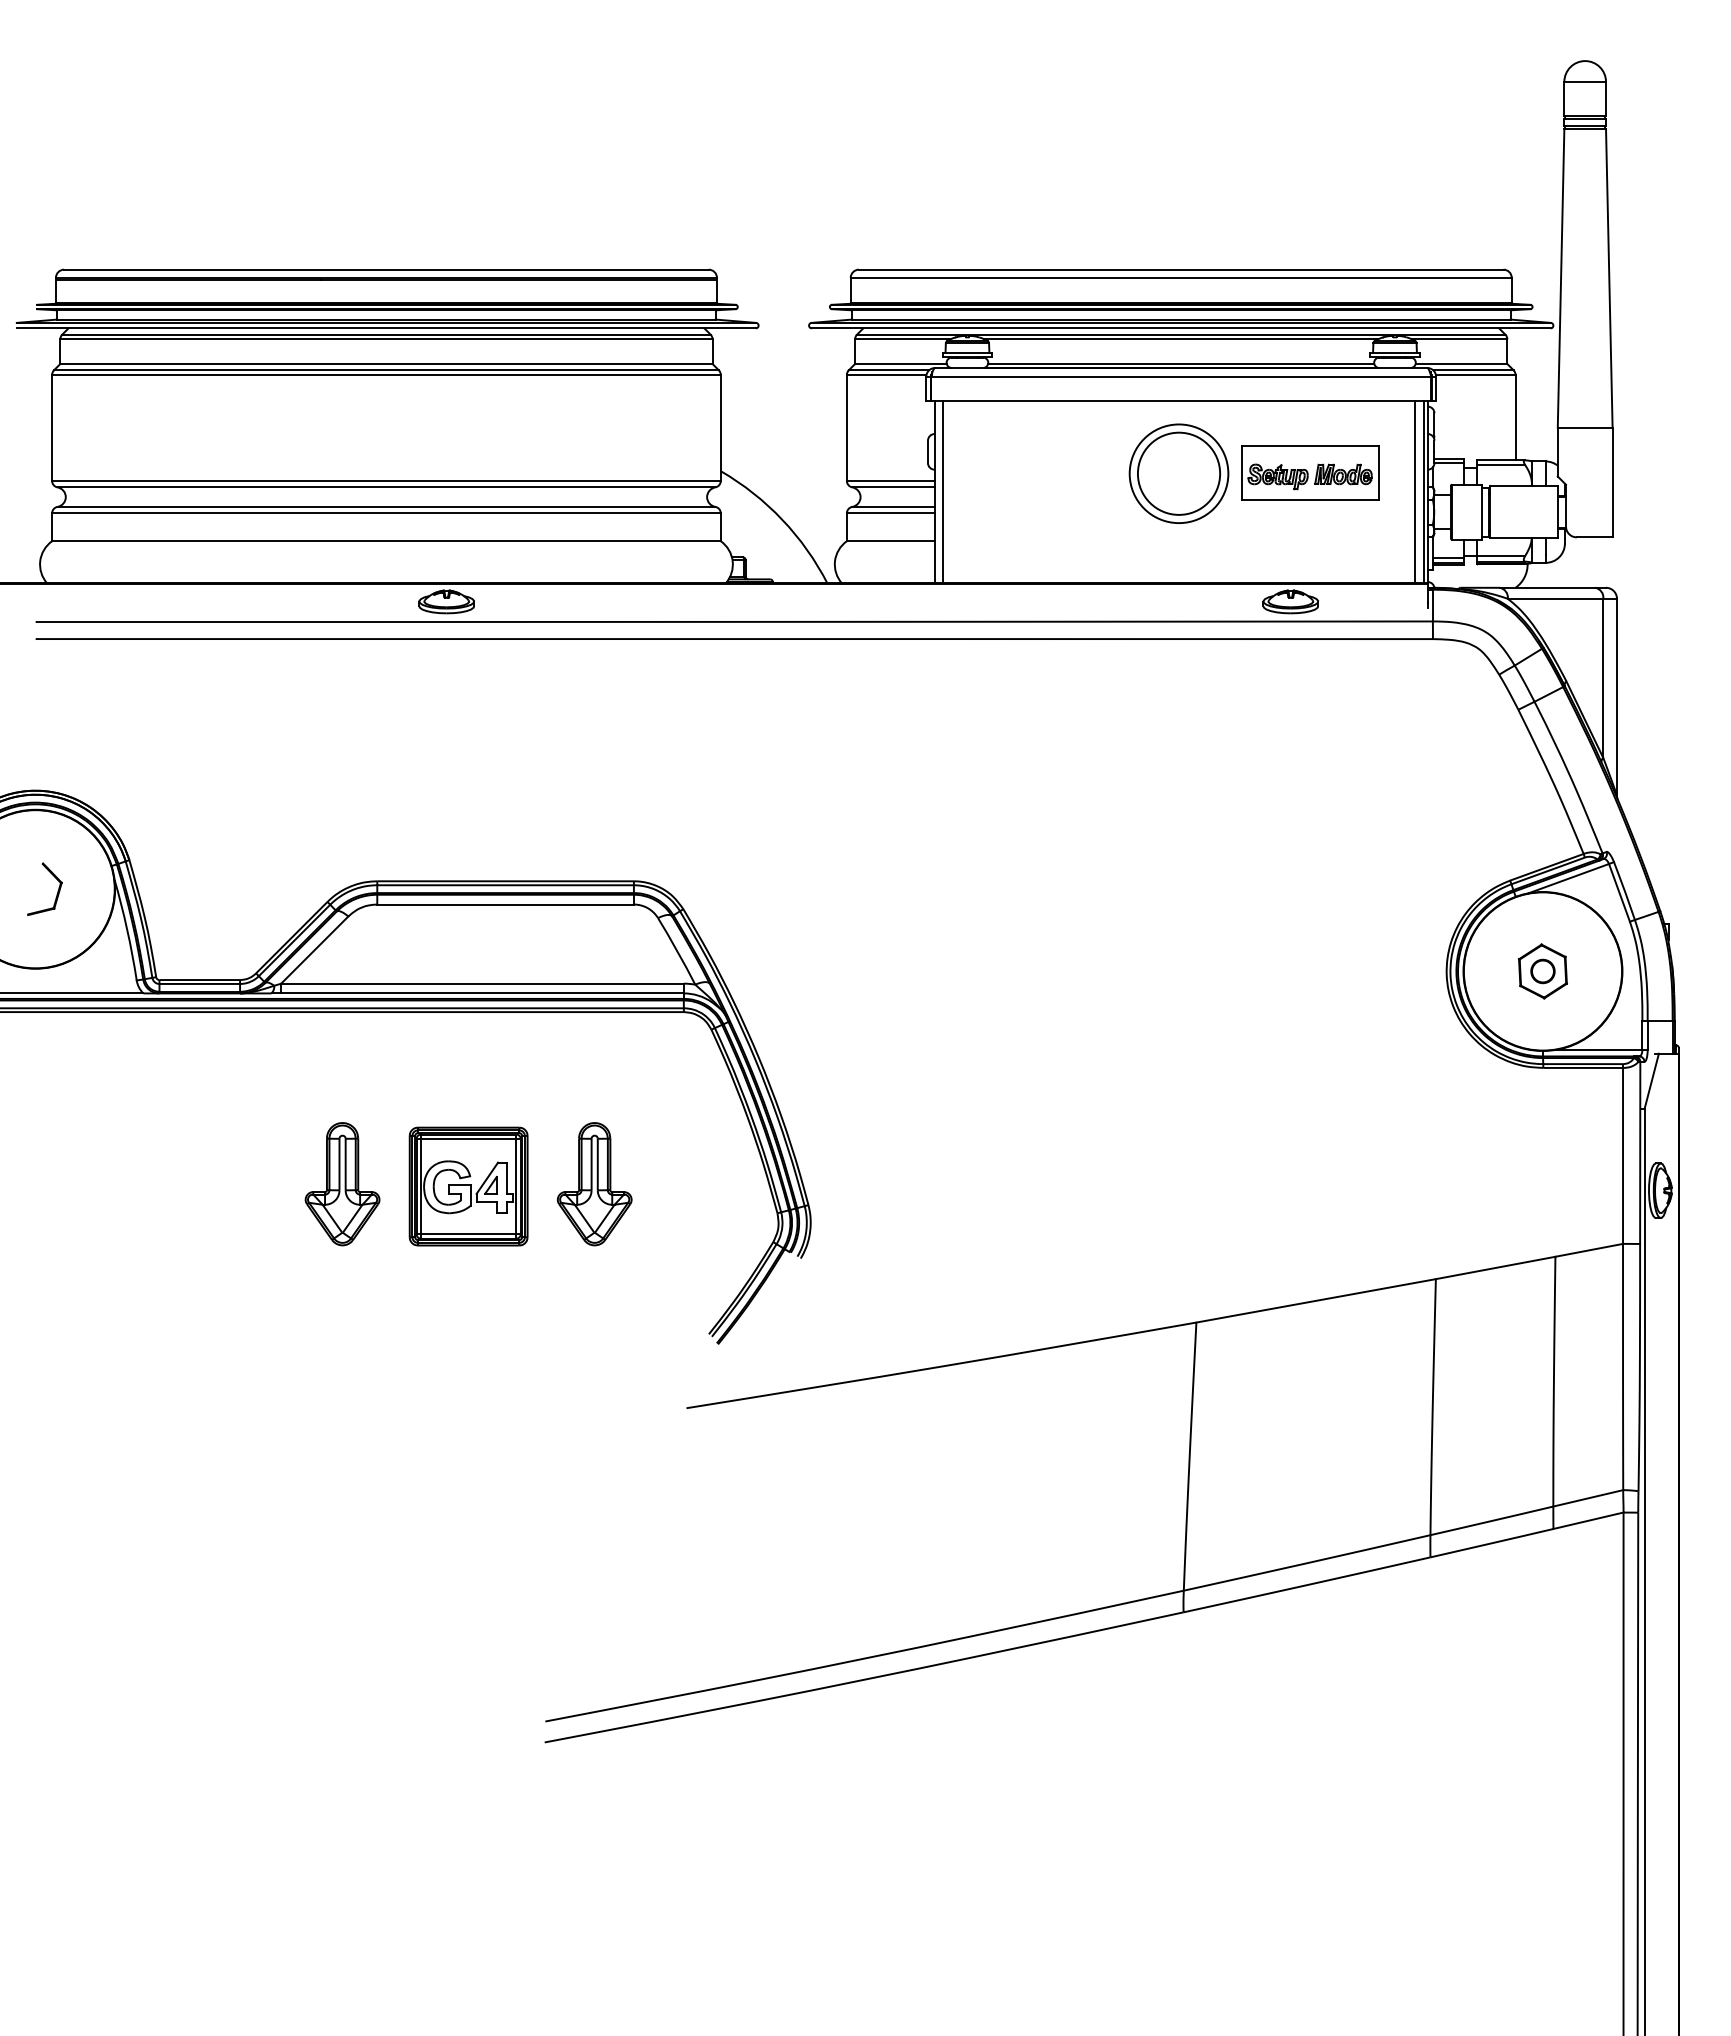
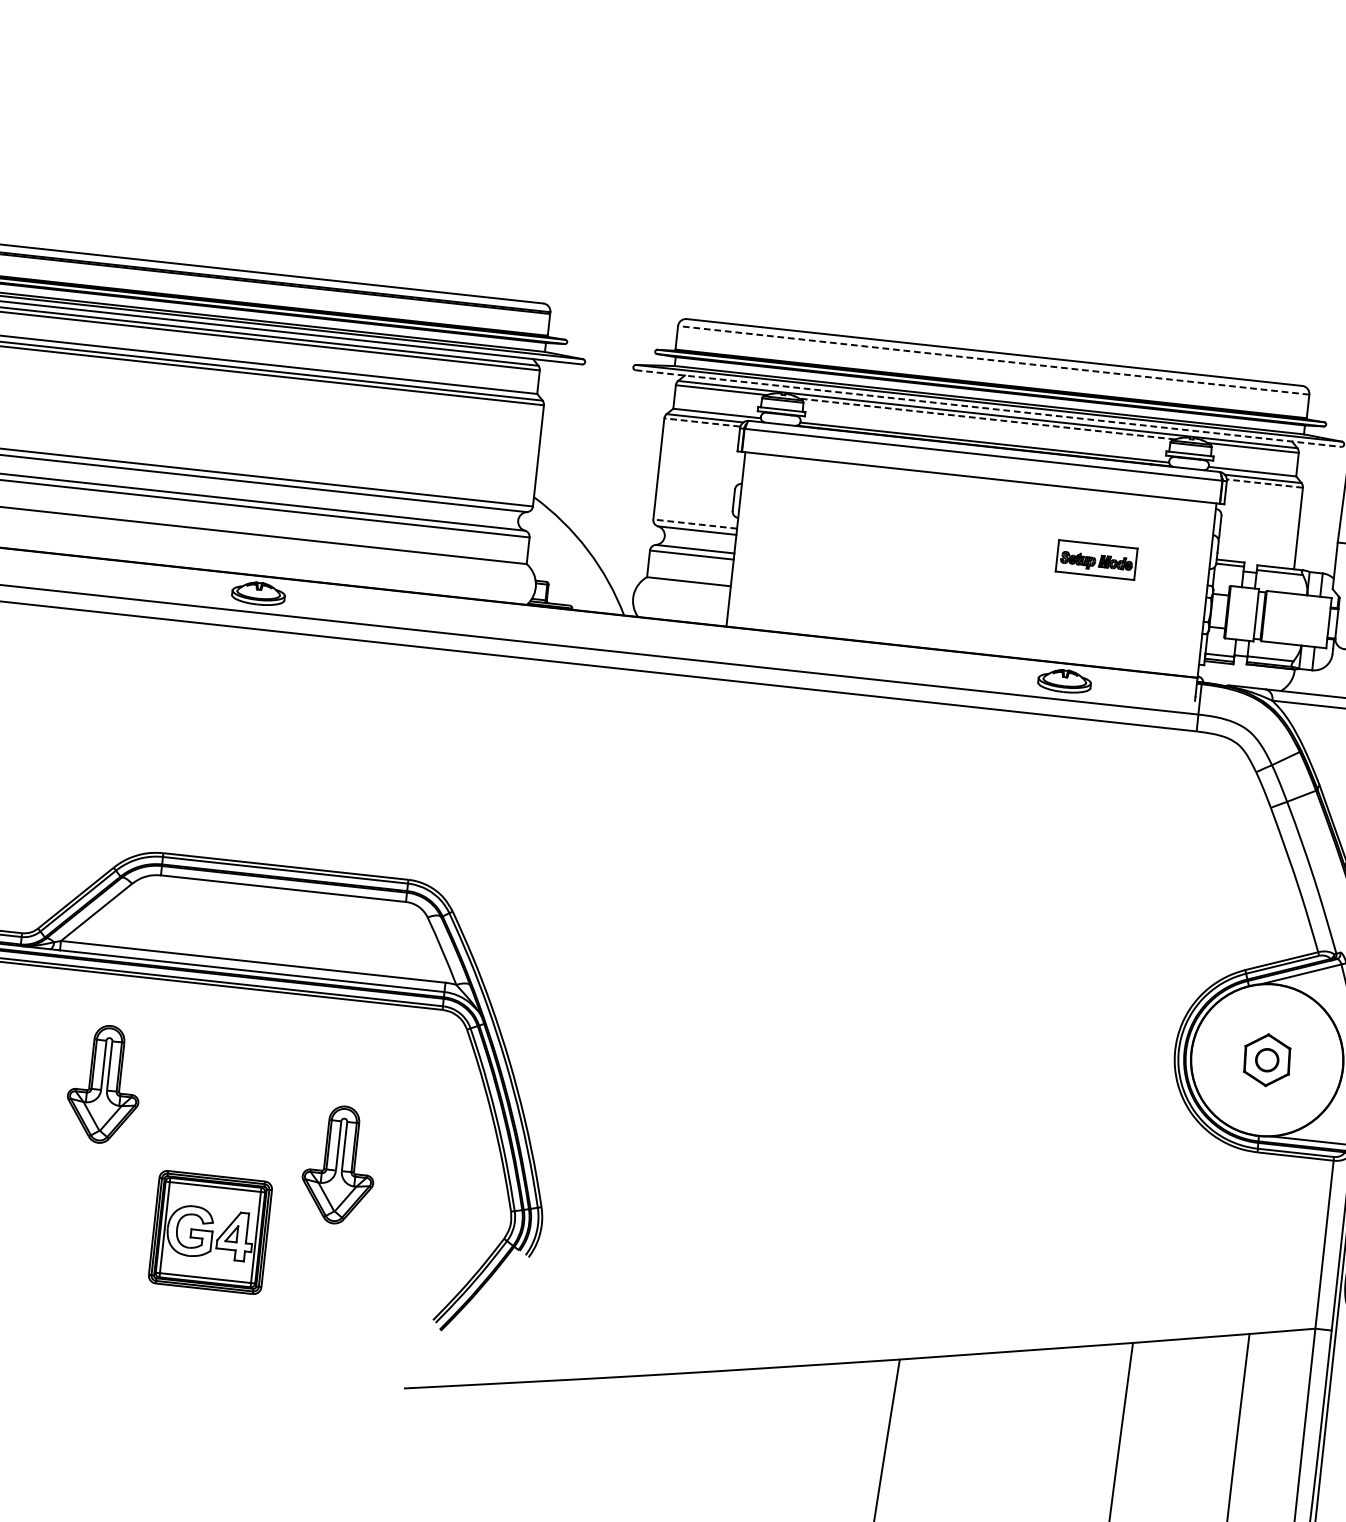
line: (1181, 277) -> (994, 360), solid -> dashed
line: (1181, 328) -> (988, 408), solid -> dashed
line: (1181, 339) -> (987, 419), solid -> dashed
line: (886, 374) -> (702, 422), solid -> dashed
line: (1475, 374) -> (1264, 483), solid -> dashed
part: (1310, 472) -> (1096, 559), size x0.6
part: (1178, 473) -> (970, 546), removed
line: (890, 480) -> (695, 523), solid -> dashed
line: (943, 491) -> (744, 539), removed
line: (1414, 491) -> (1194, 588), removed
line: (1423, 491) -> (1202, 589), removed
part: (342, 1184) -> (104, 1084), moved
part: (468, 1186) -> (210, 1232), moved

